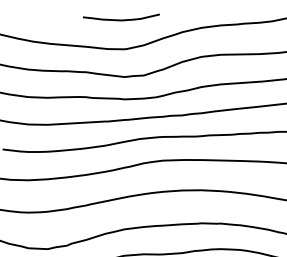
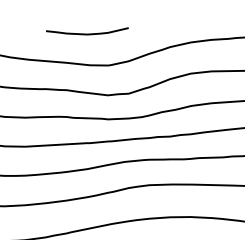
curve: (121, 19) -> (87, 33), moved

